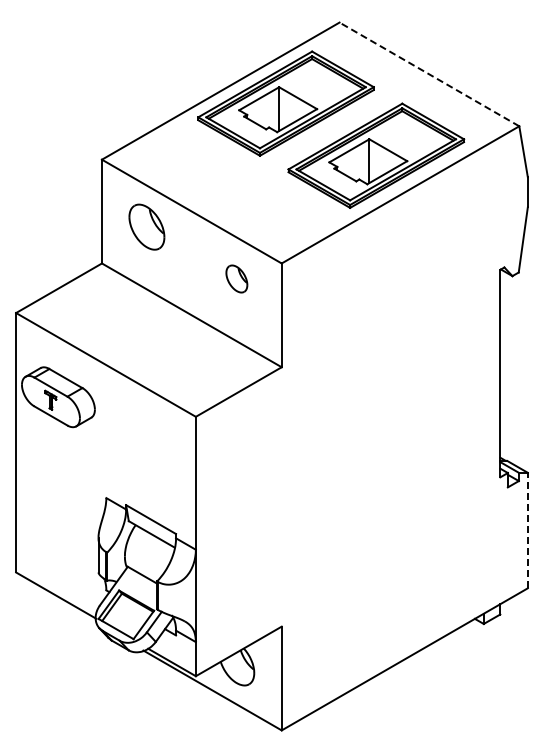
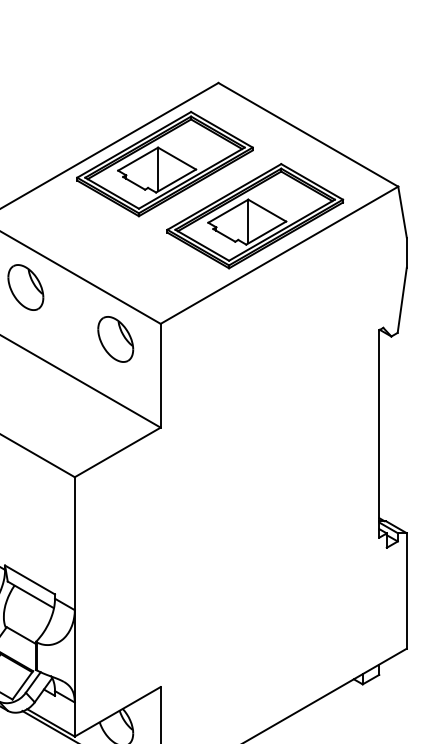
line: (429, 74) -> (308, 134), dashed -> solid
part: (236, 278) -> (115, 338), size x1.67
line: (527, 530) -> (406, 590), dashed -> solid

